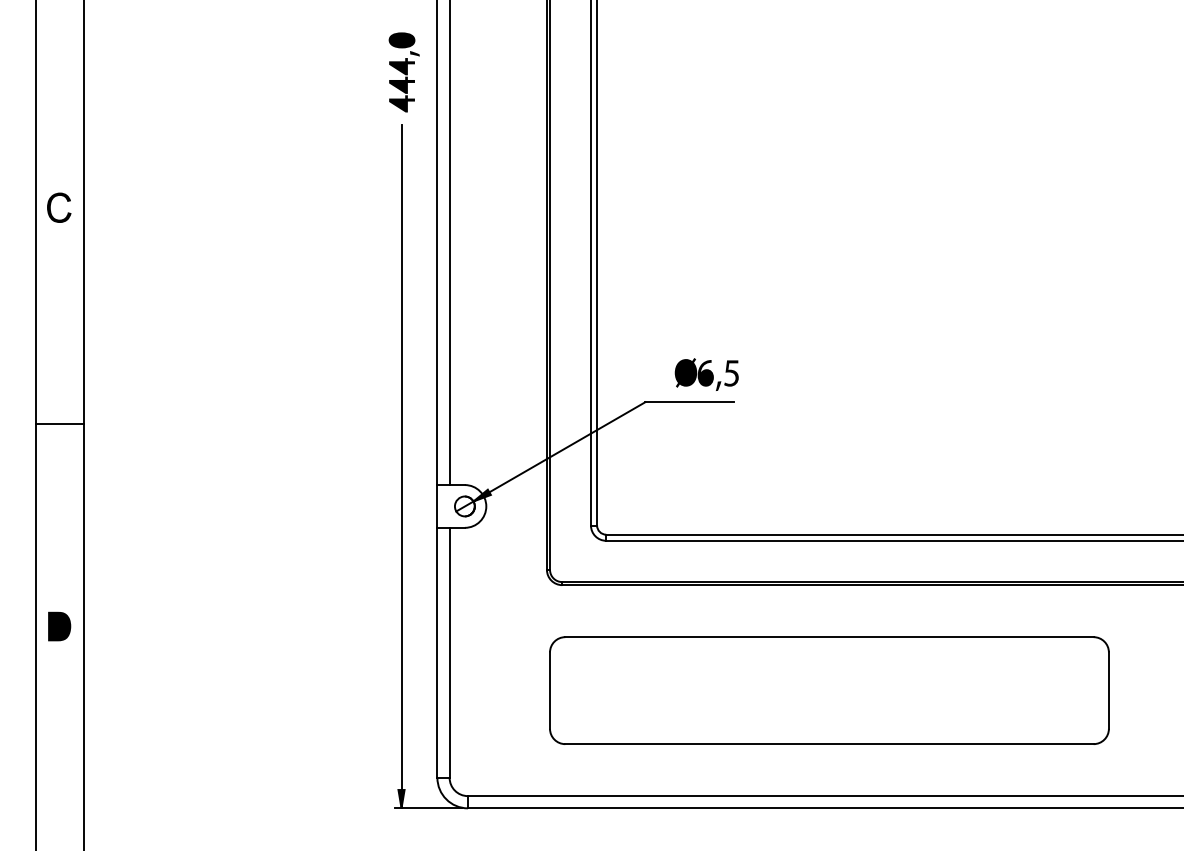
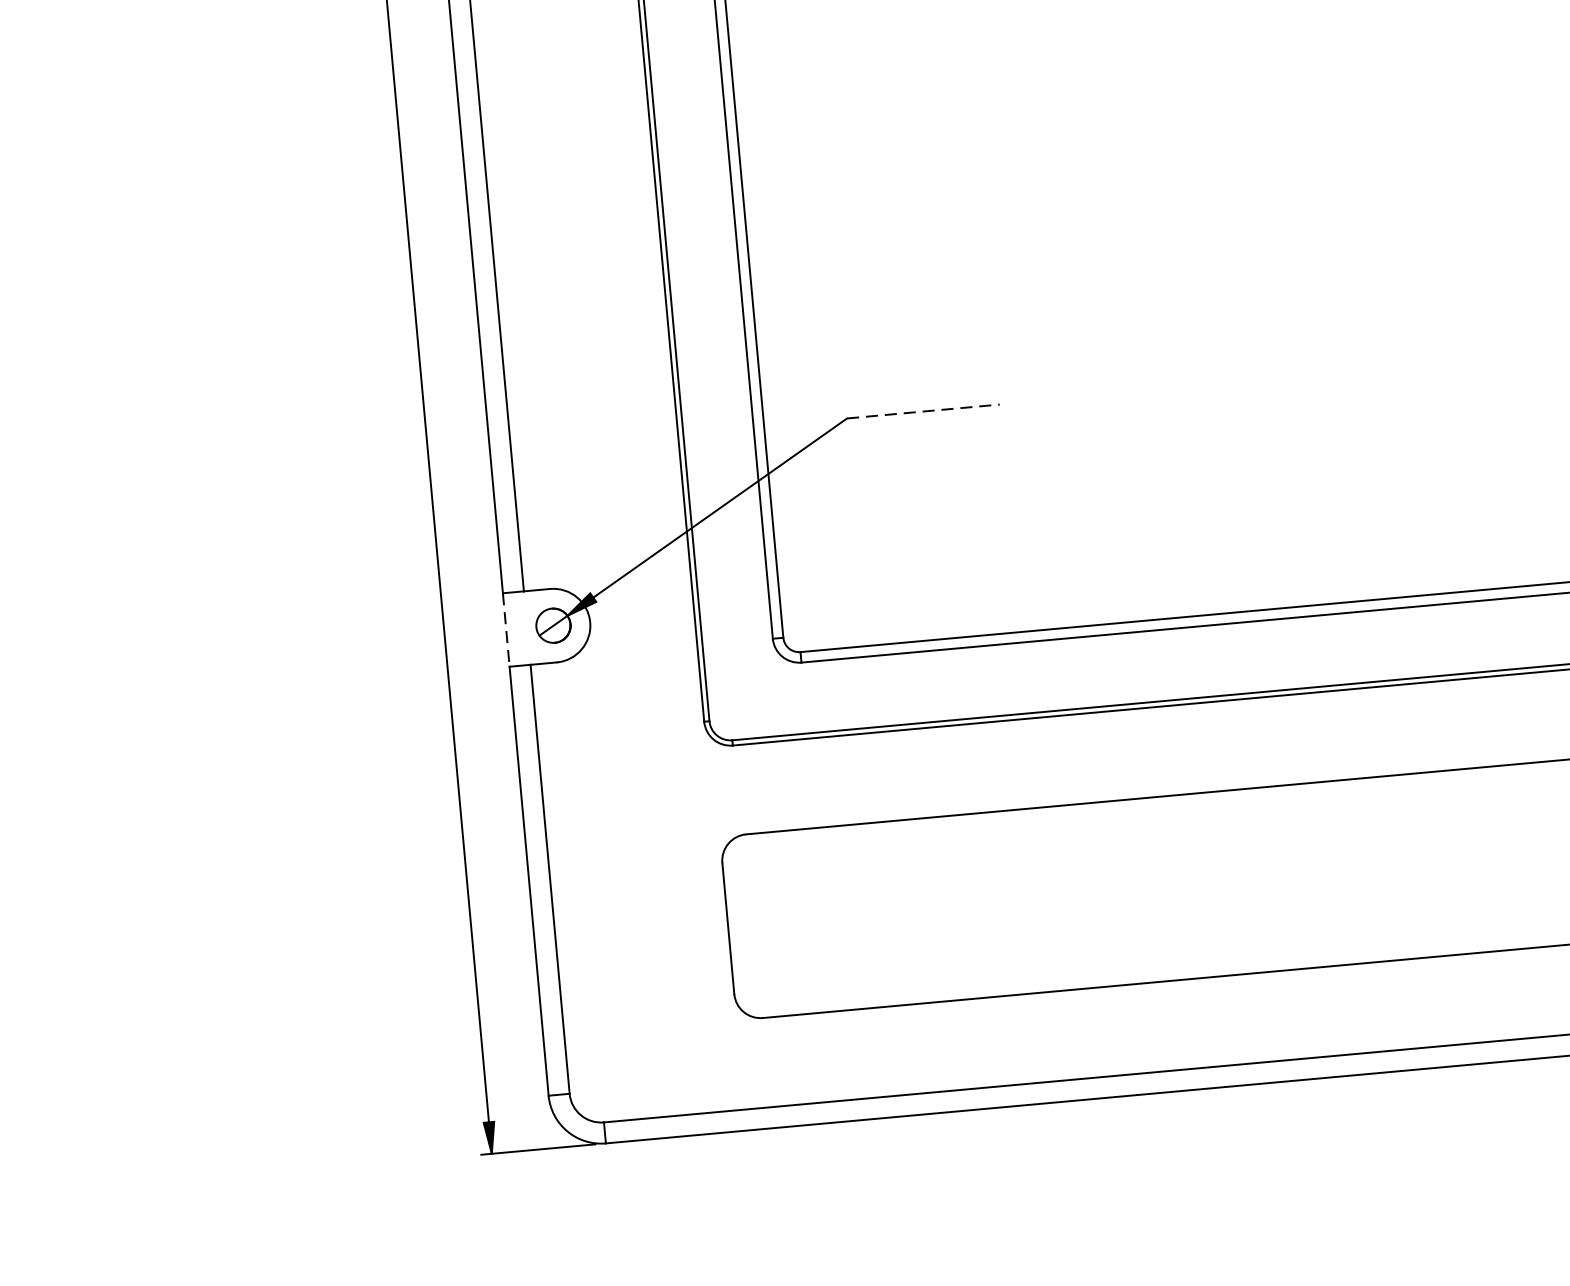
part: (706, 374) -> (947, 361), removed
line: (690, 402) -> (924, 412), solid -> dashed
line: (437, 506) -> (506, 630), solid -> dashed

